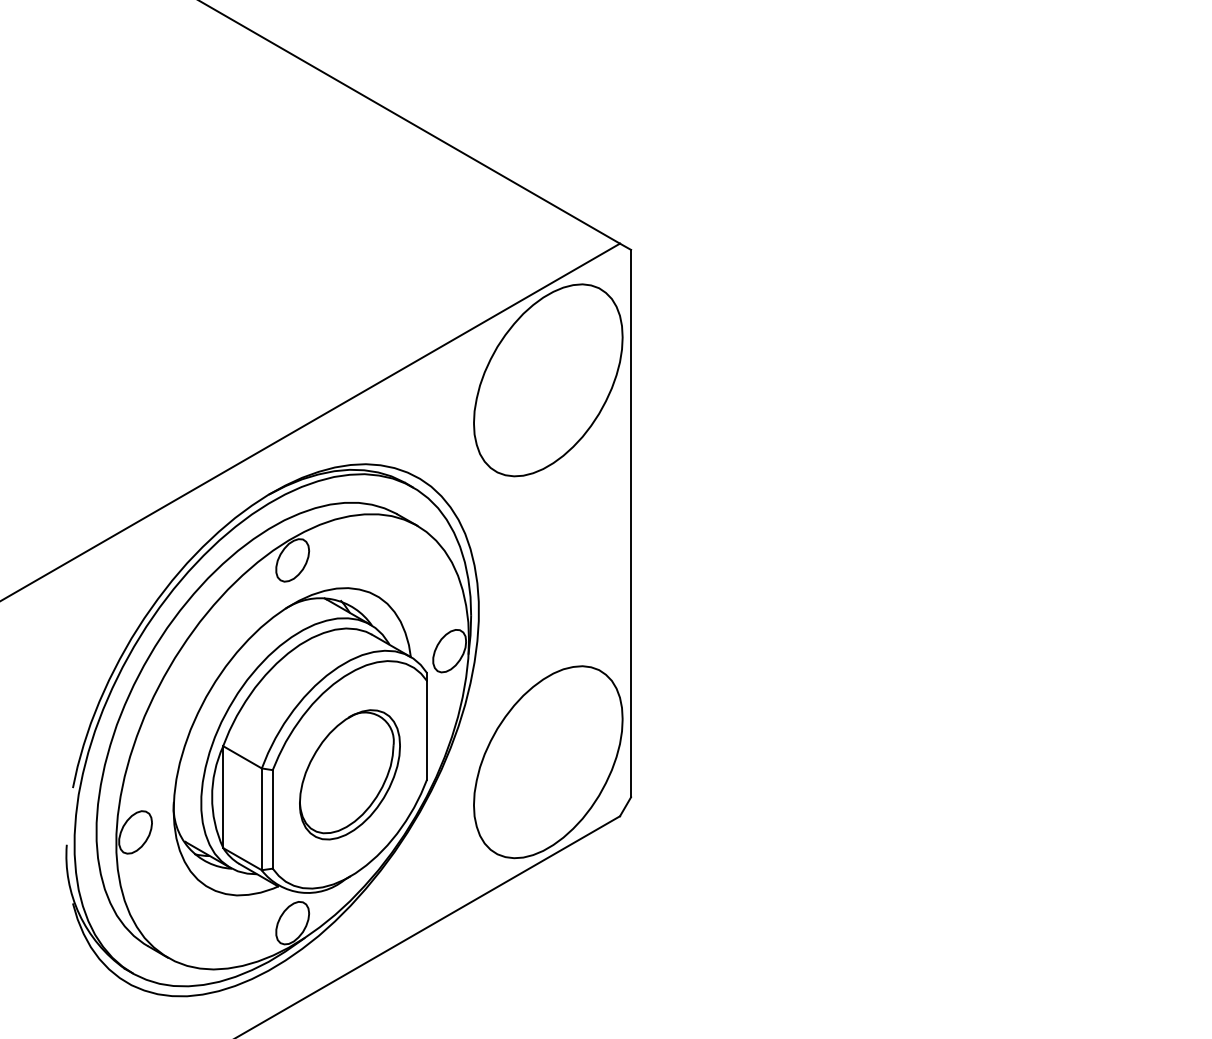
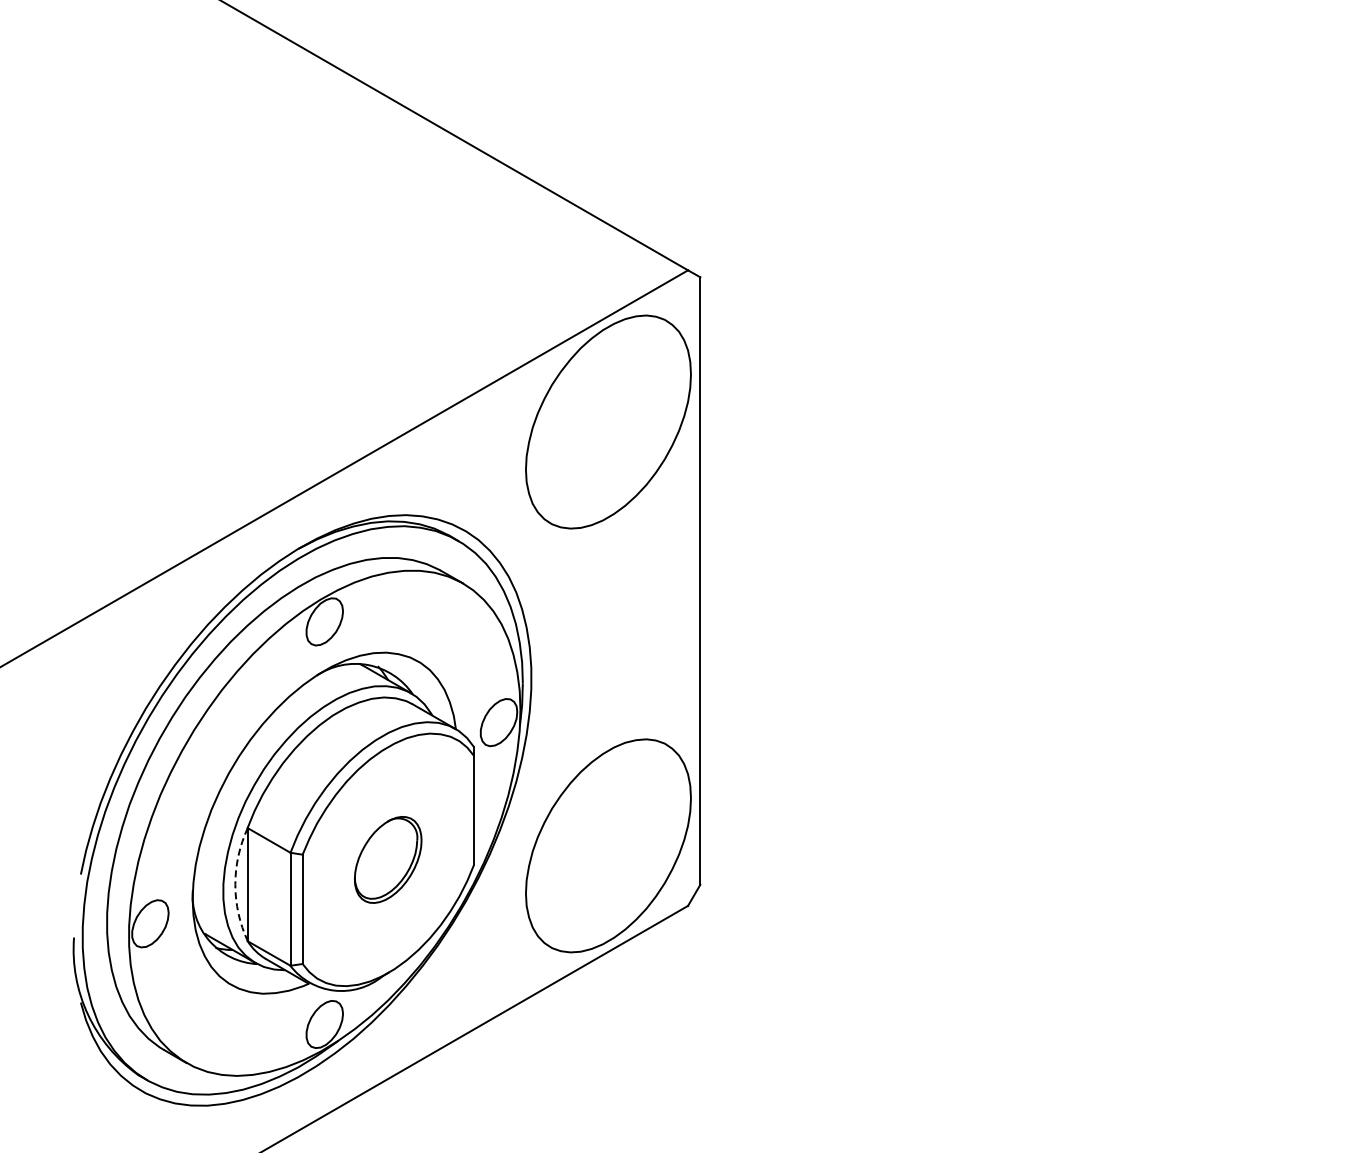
part: (349, 774) -> (387, 859), size x0.6
arc: (212, 797) -> (235, 884), solid -> dashed

